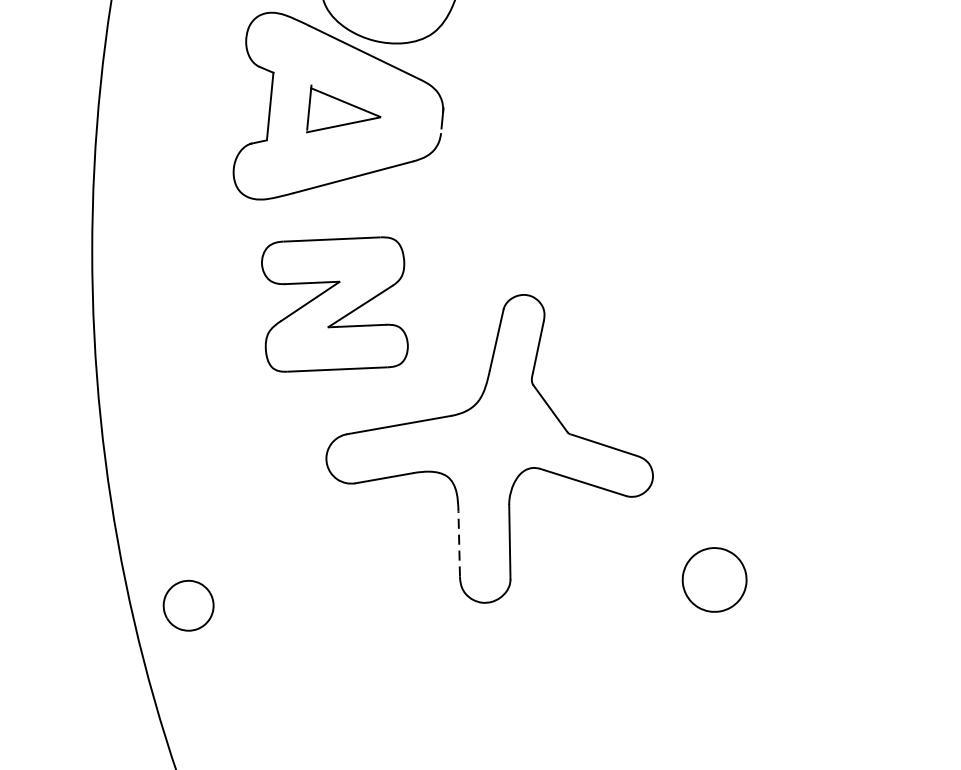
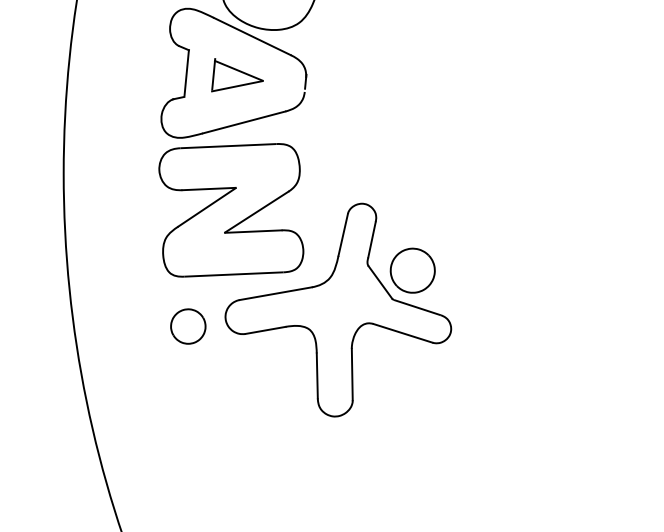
part: (335, 304) -> (231, 210), size x1.43
line: (459, 543) -> (317, 375), dashed -> solid
part: (714, 579) -> (412, 270), moved
part: (188, 605) -> (188, 326), moved

